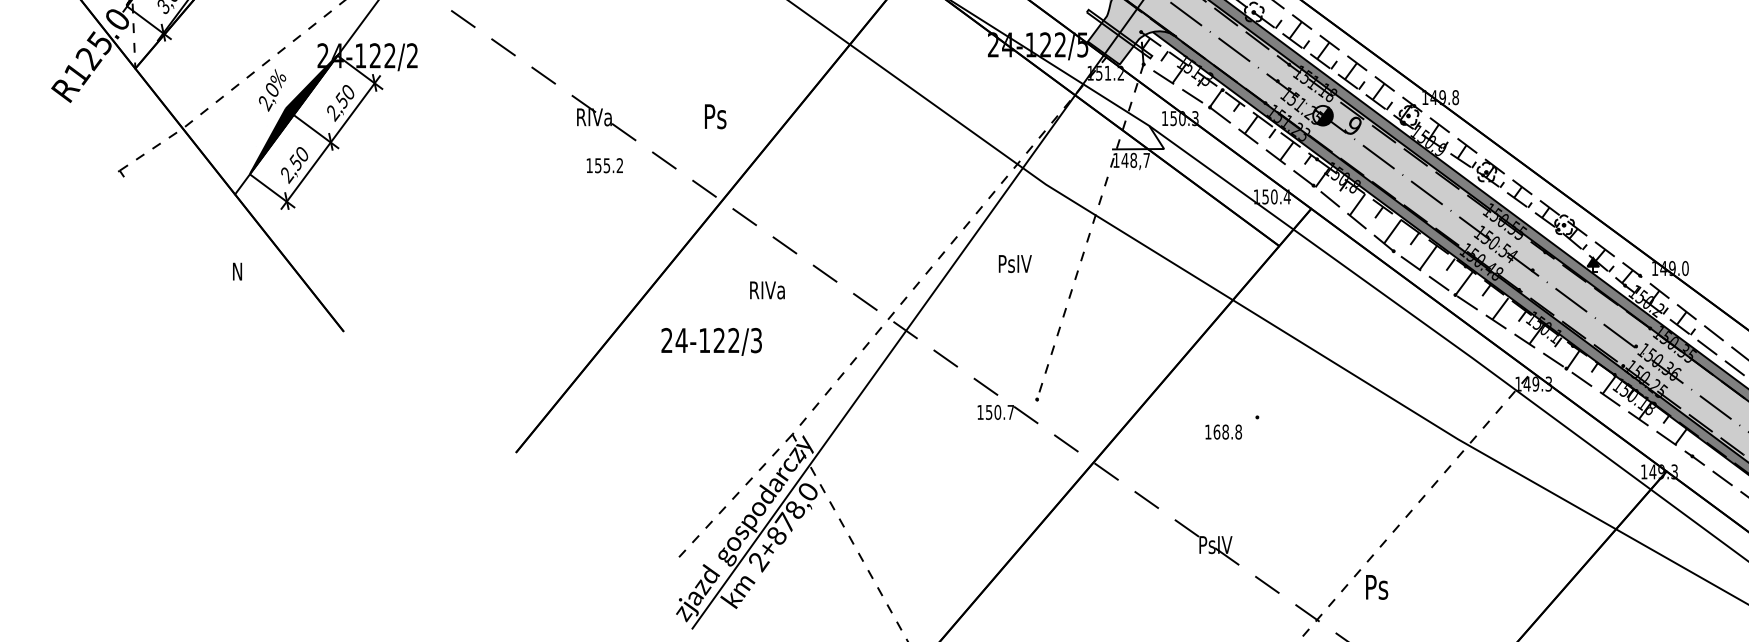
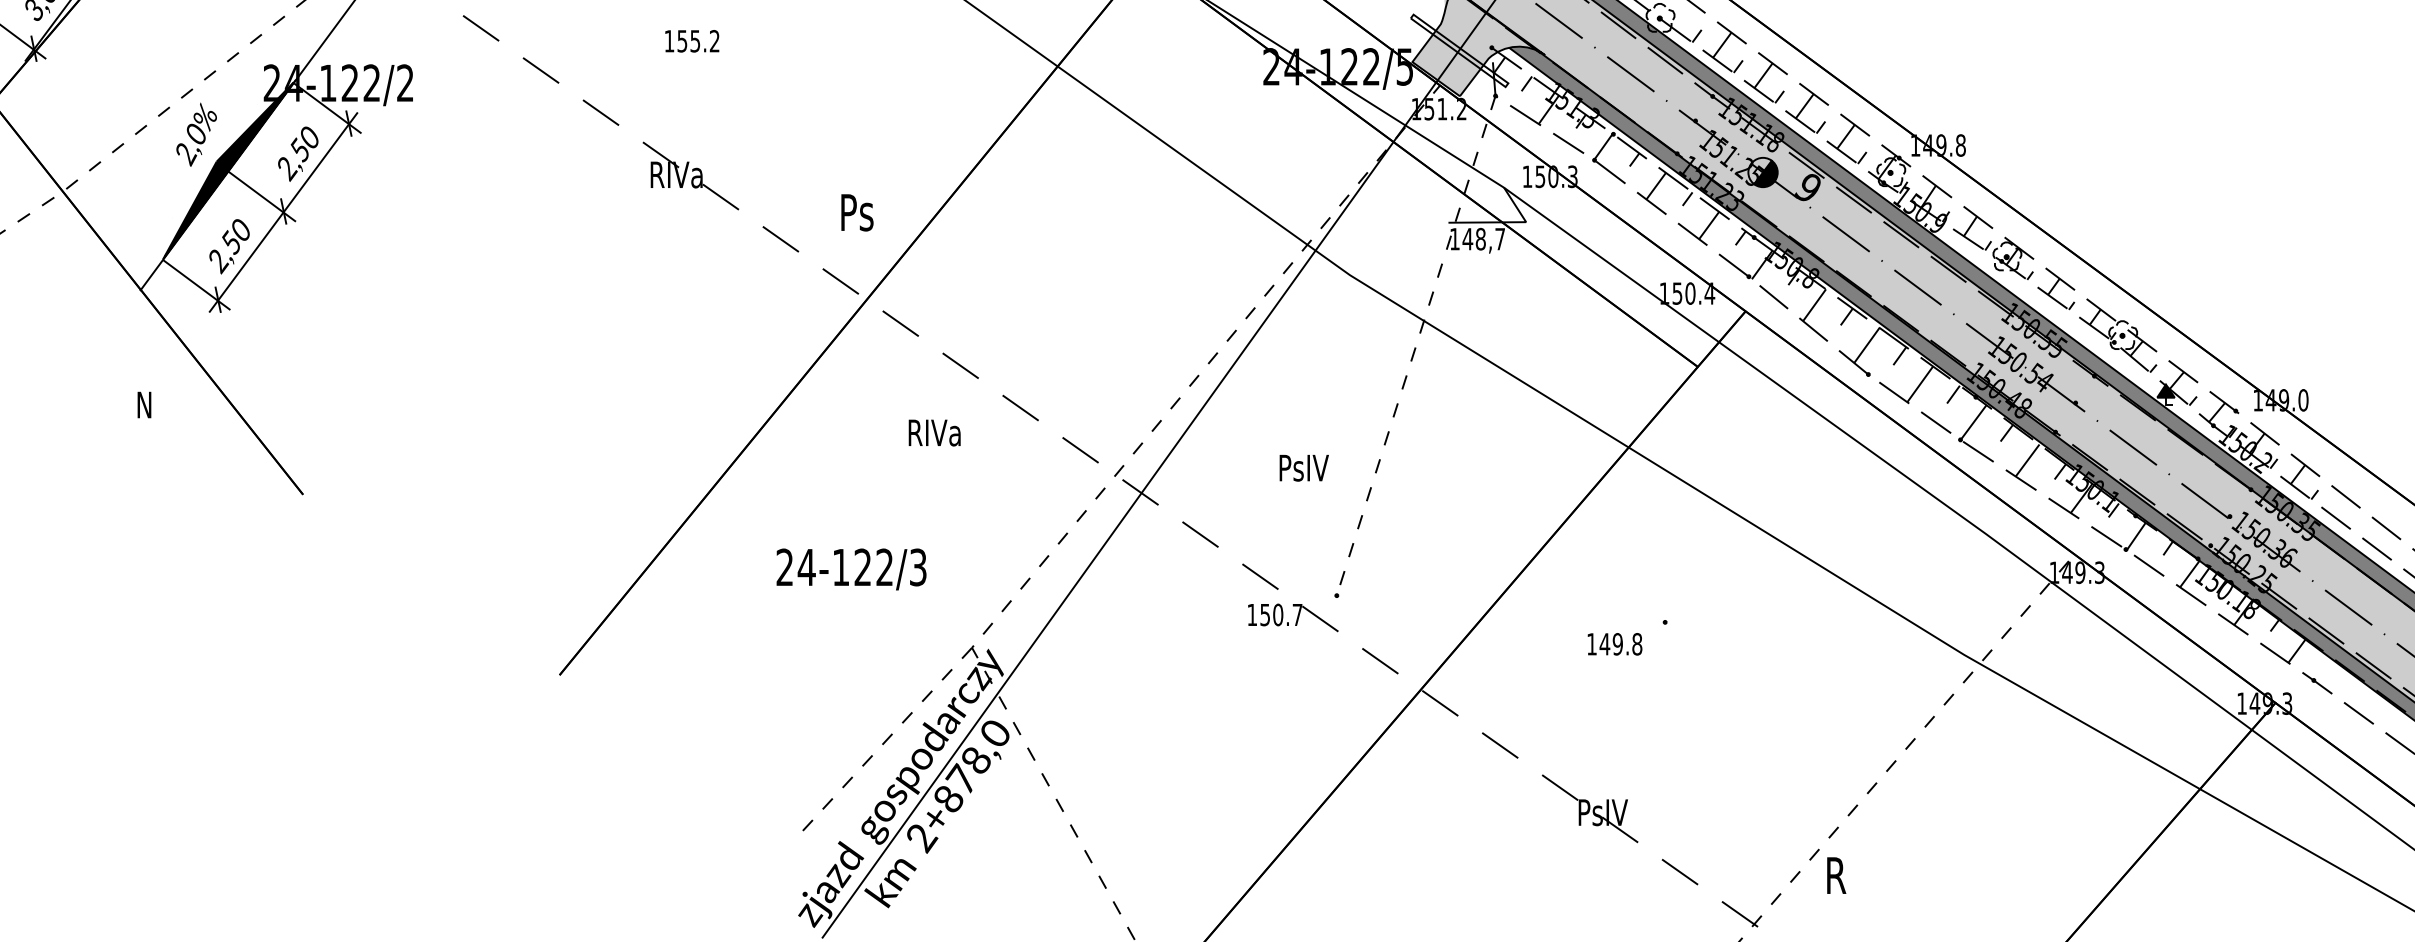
text: (715, 116) -> (857, 212), moved
text: (604, 165) -> (691, 40), moved
text: (1014, 263) -> (1303, 467), moved
text: (711, 341) -> (851, 568), moved
text: (1221, 431) -> (1611, 643), 168.8 -> 149.8
text: (1378, 588) -> (1845, 877), Ps -> R

